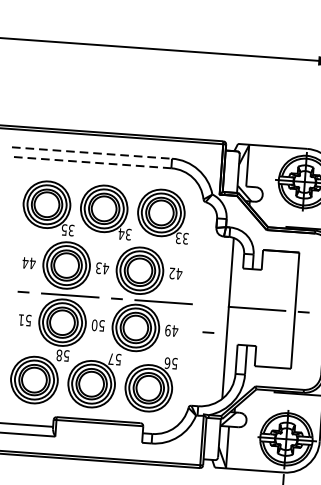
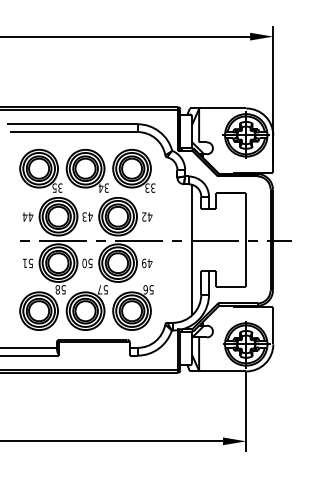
line: (93, 153) -> (73, 124), dashed -> solid
line: (92, 163) -> (73, 132), dashed -> solid
line: (207, 332) -> (176, 240), moved

